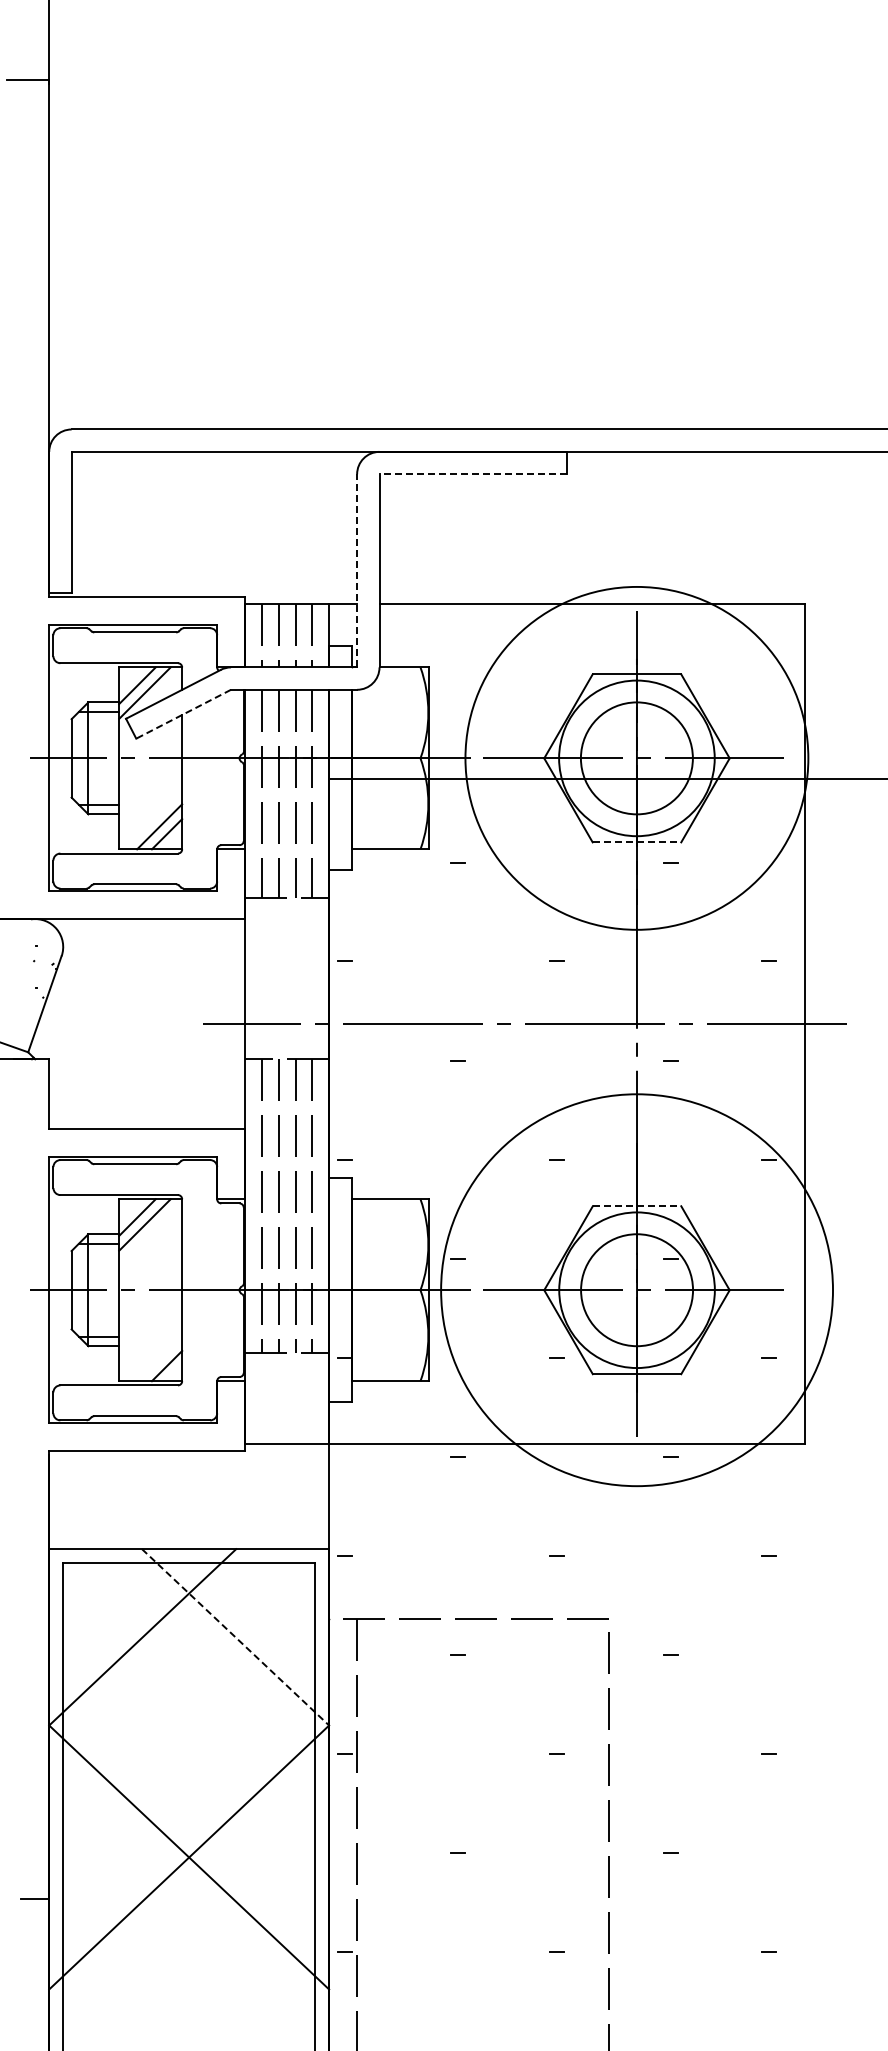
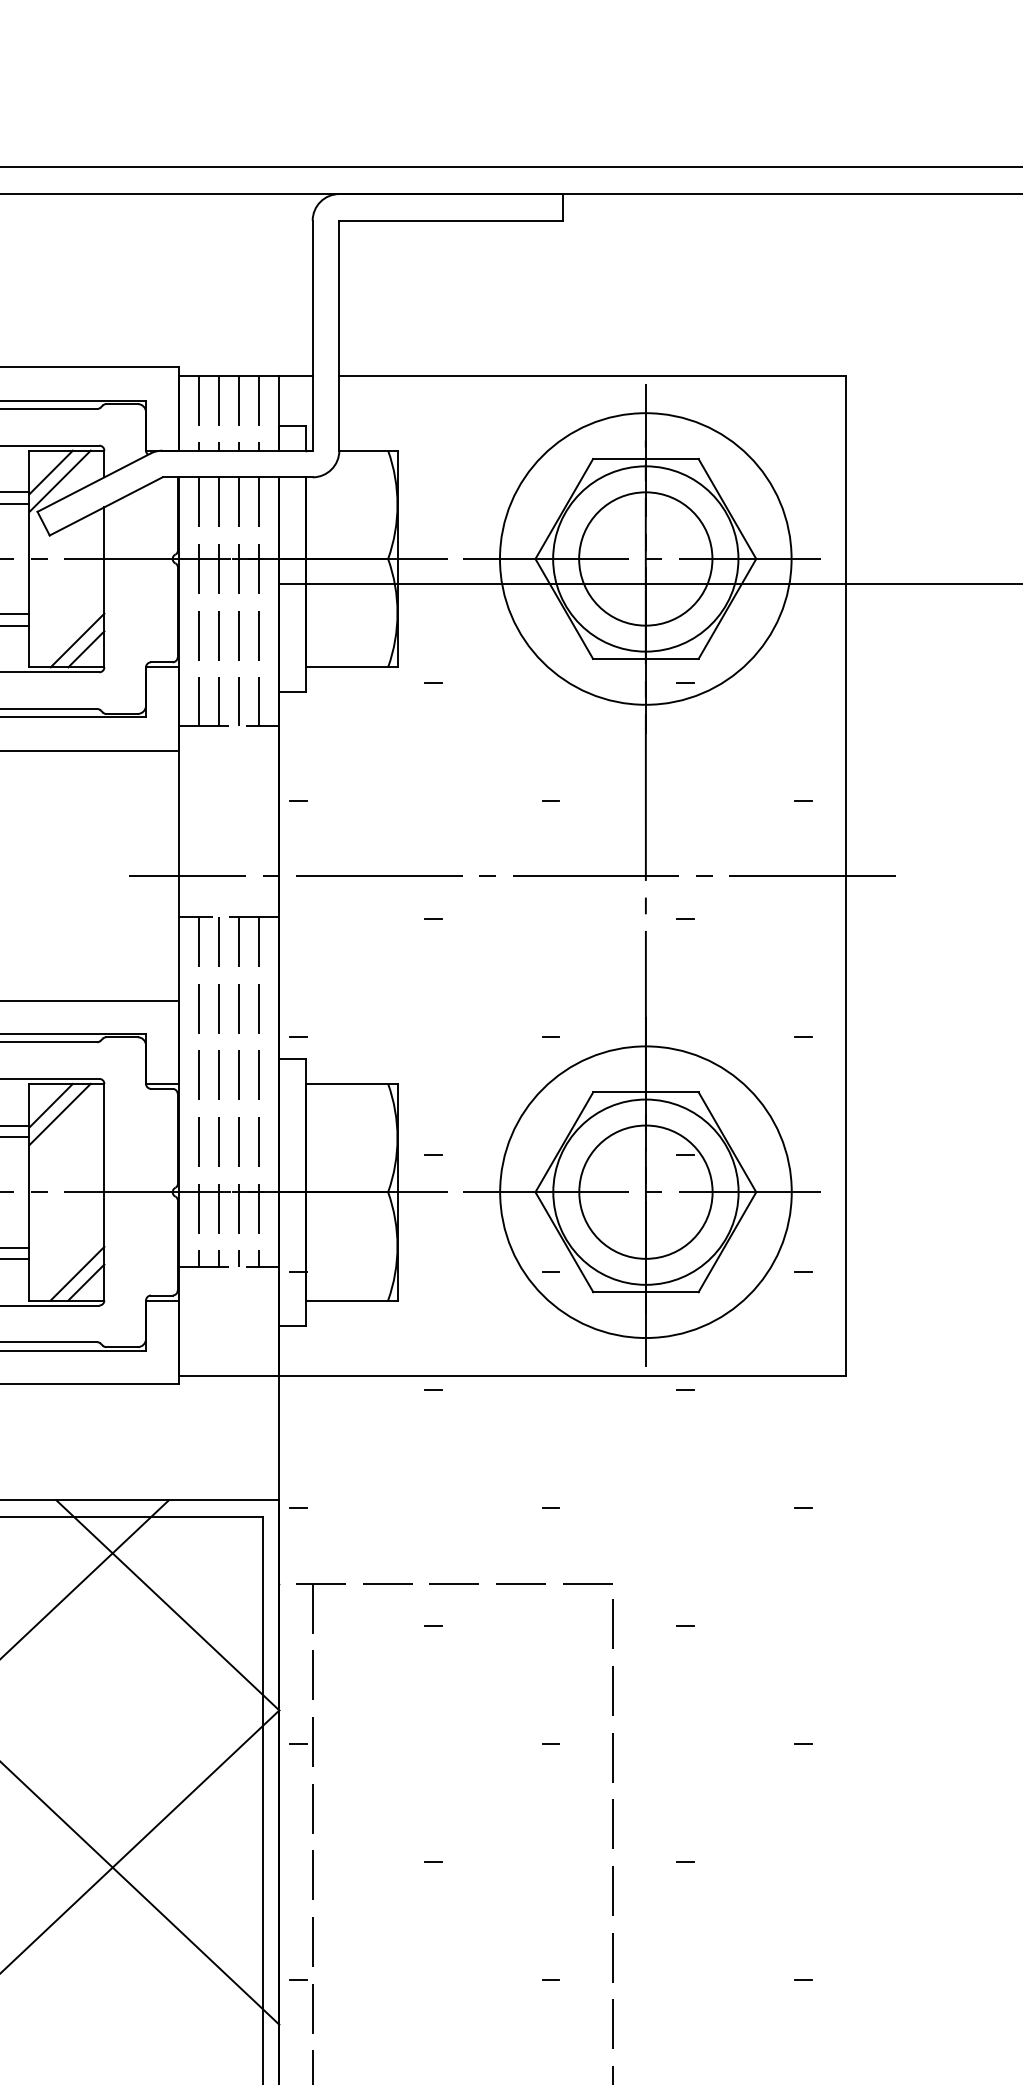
line: (473, 474) -> (451, 220), dashed -> solid
line: (357, 570) -> (313, 335), dashed -> solid
line: (183, 714) -> (105, 506), dashed -> solid
circle: (636, 757) -> (645, 557), size x0.71
line: (637, 842) -> (646, 659), dashed -> solid
line: (637, 1206) -> (646, 1092), dashed -> solid
circle: (636, 1289) -> (645, 1191), size x0.62
line: (159, 1358) -> (77, 1273), added
line: (235, 1637) -> (167, 1605), dashed -> solid

